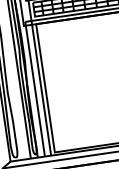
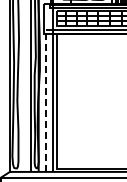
line: (35, 88) -> (46, 100), solid -> dashed

